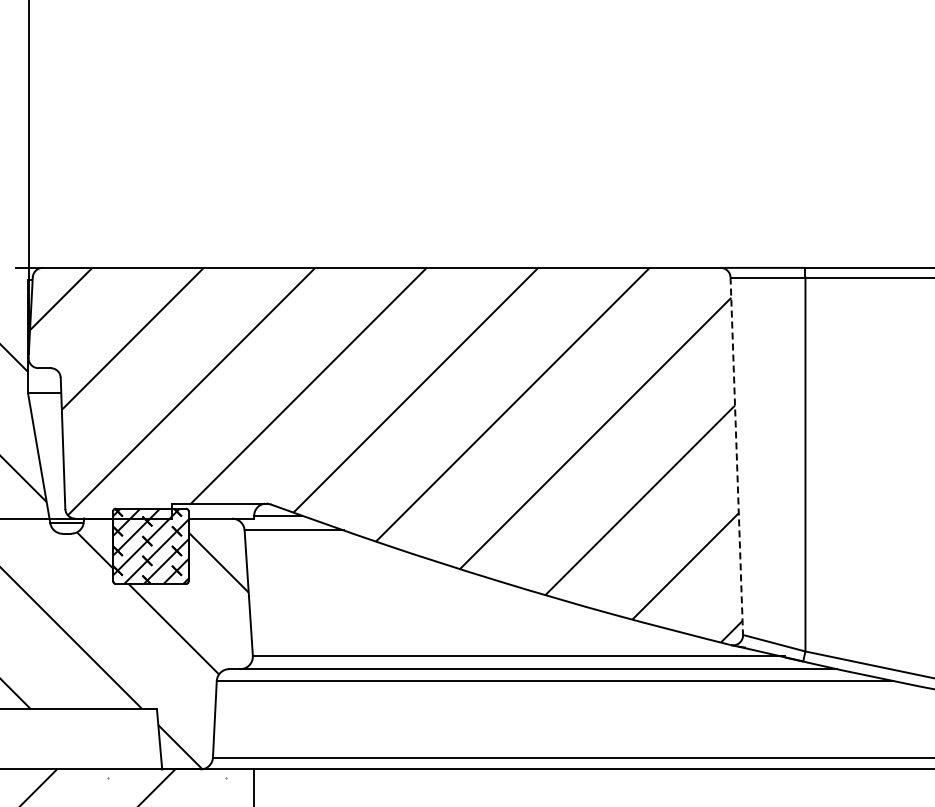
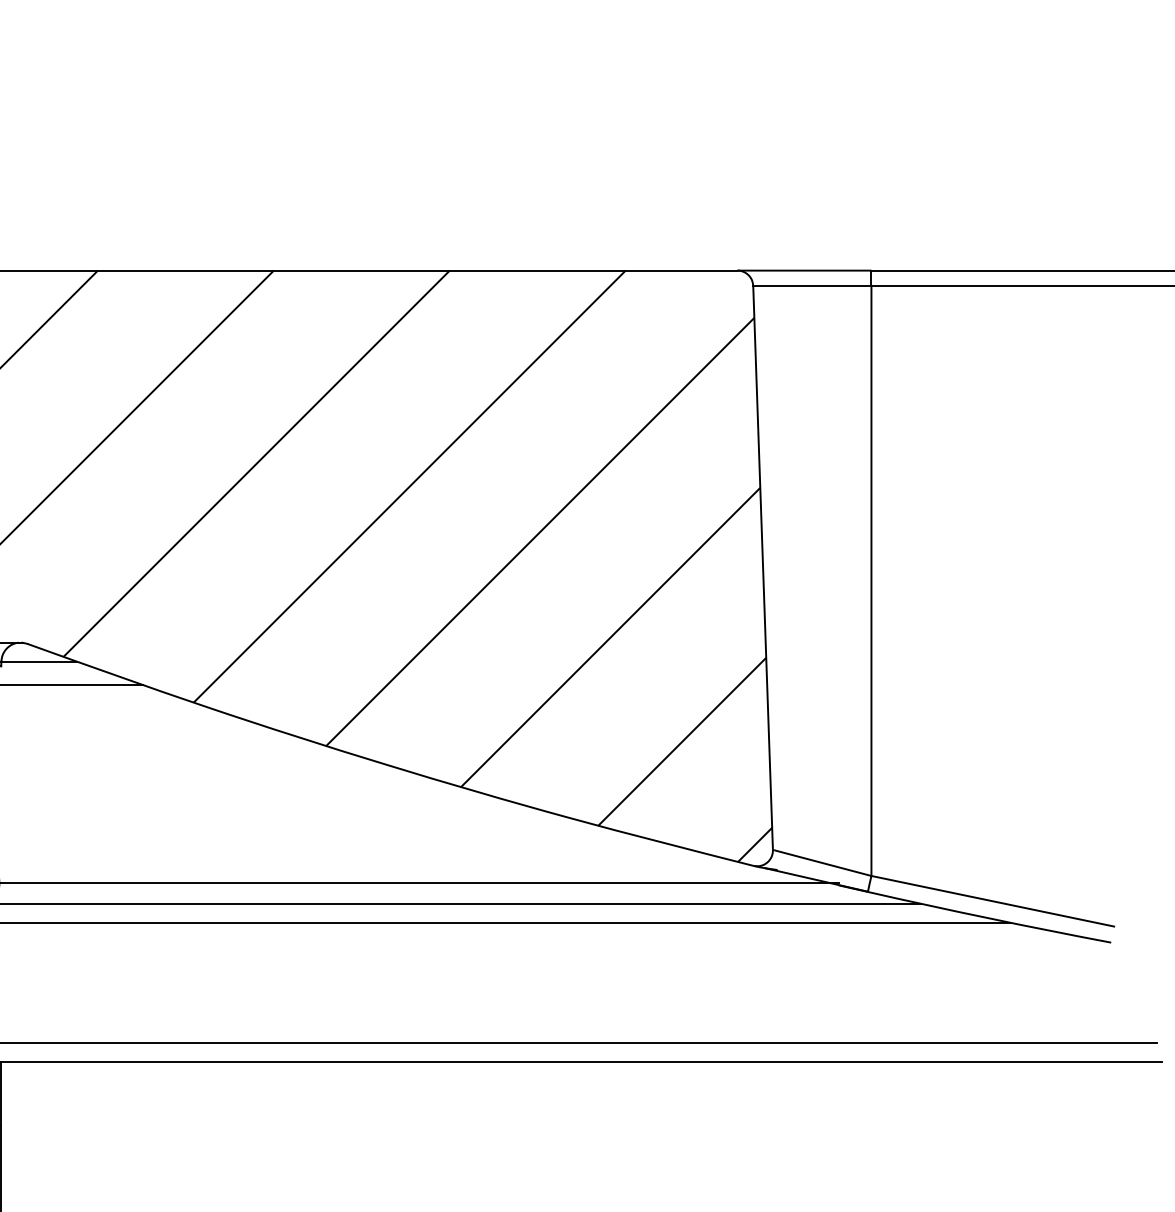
line: (736, 456) -> (762, 568), dashed -> solid

